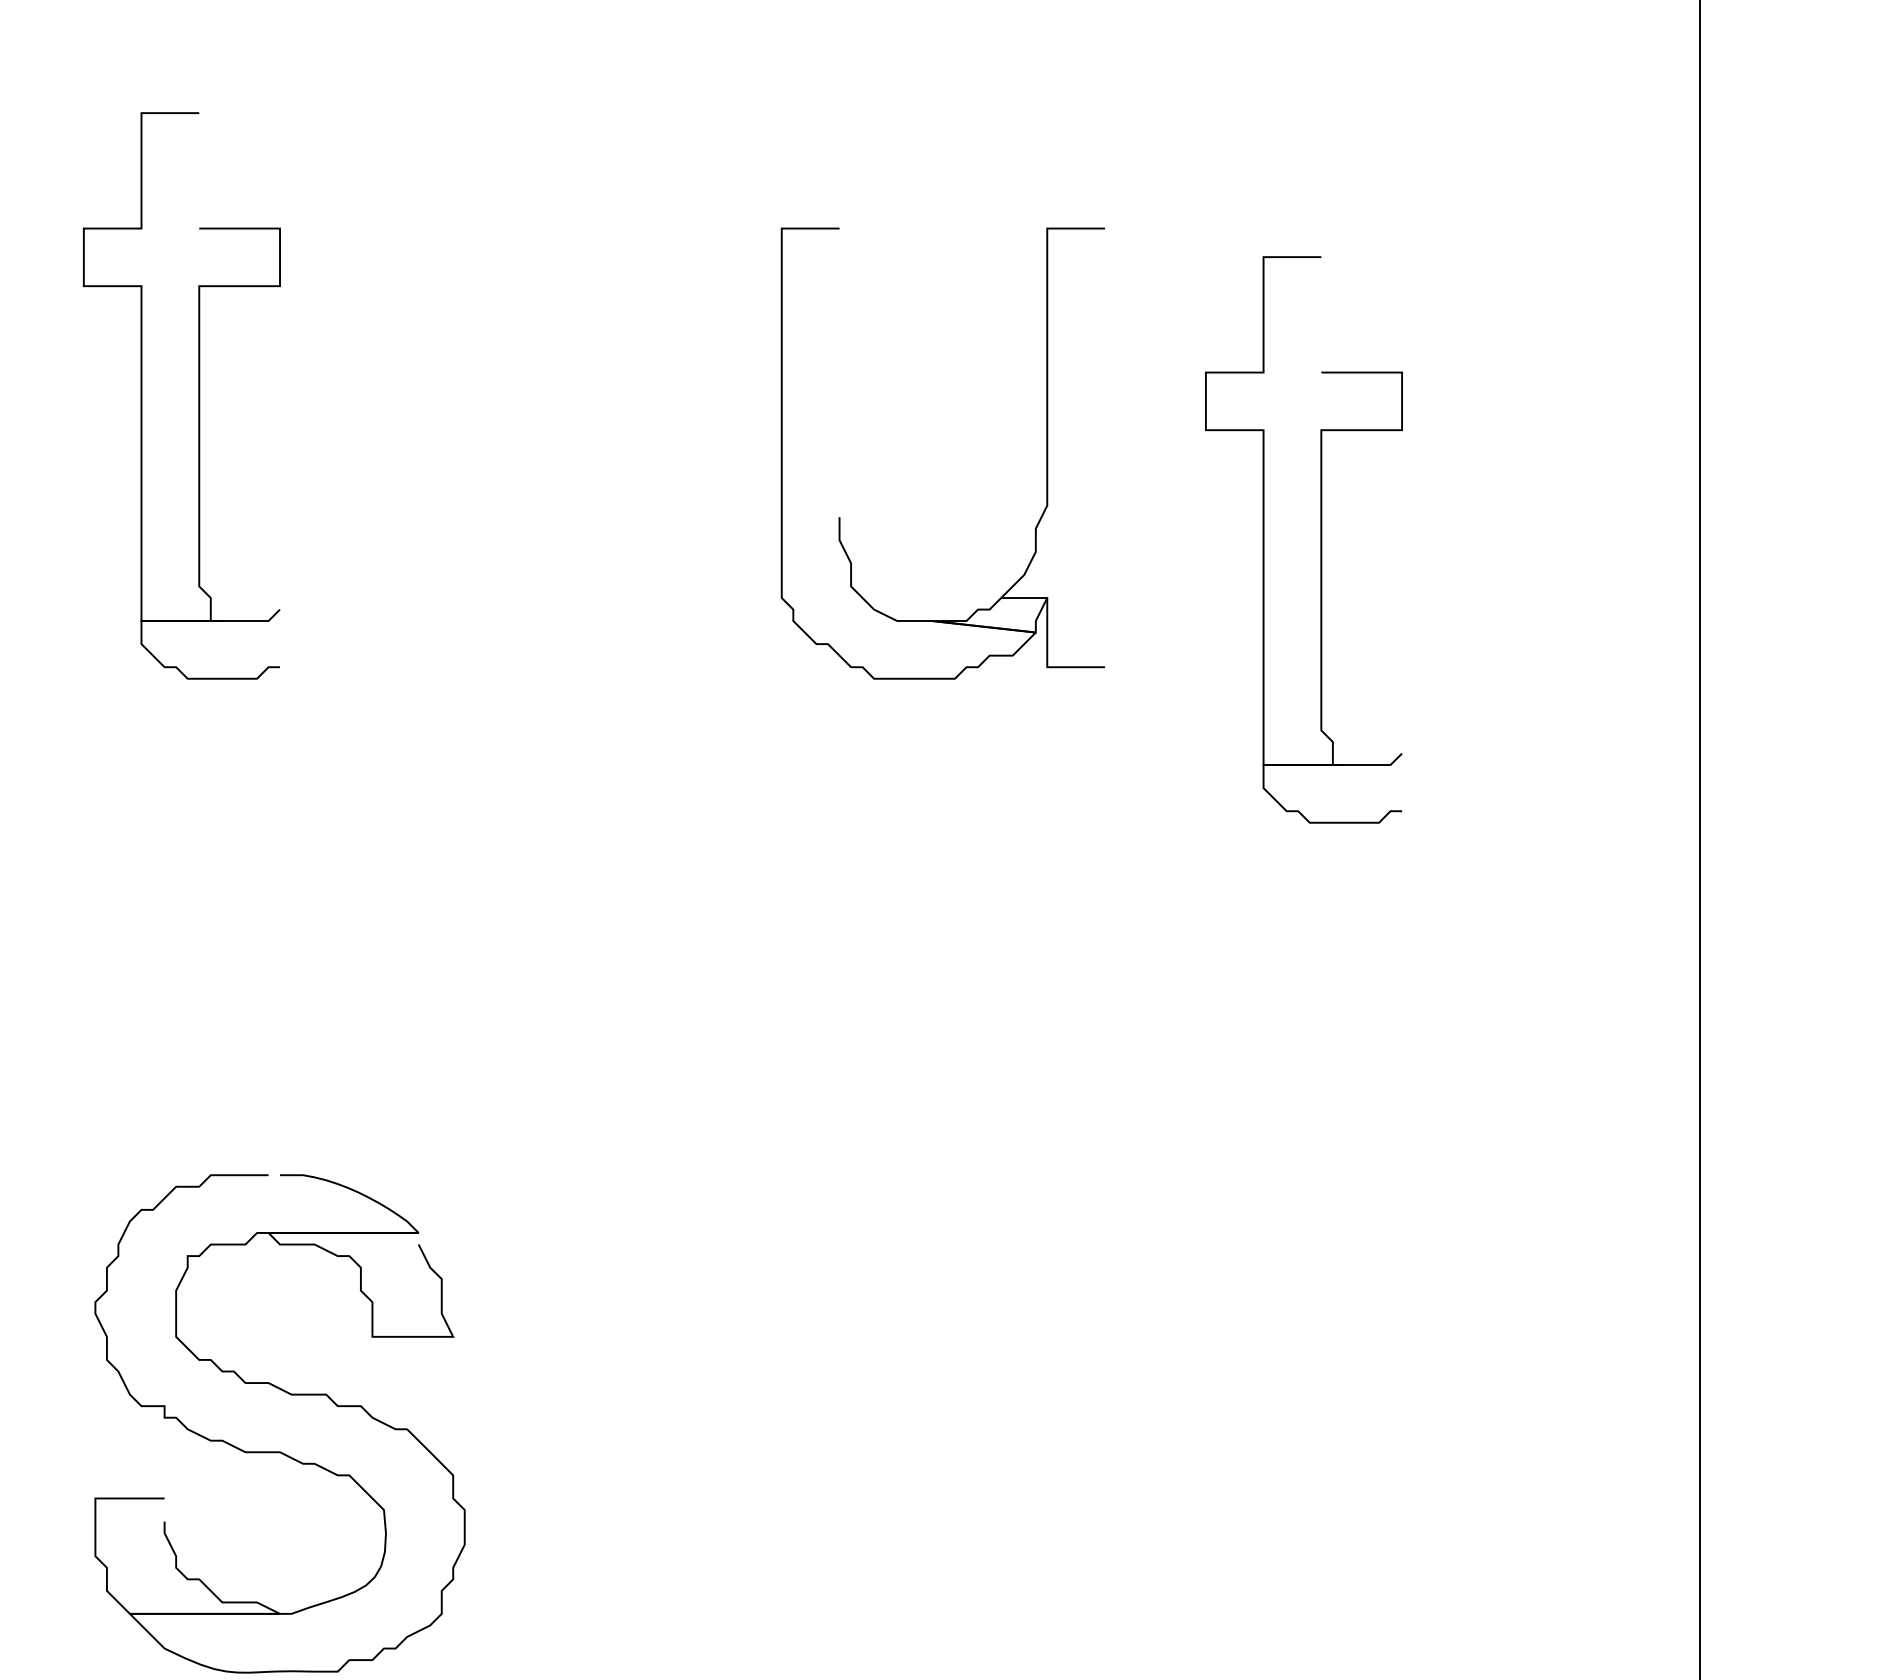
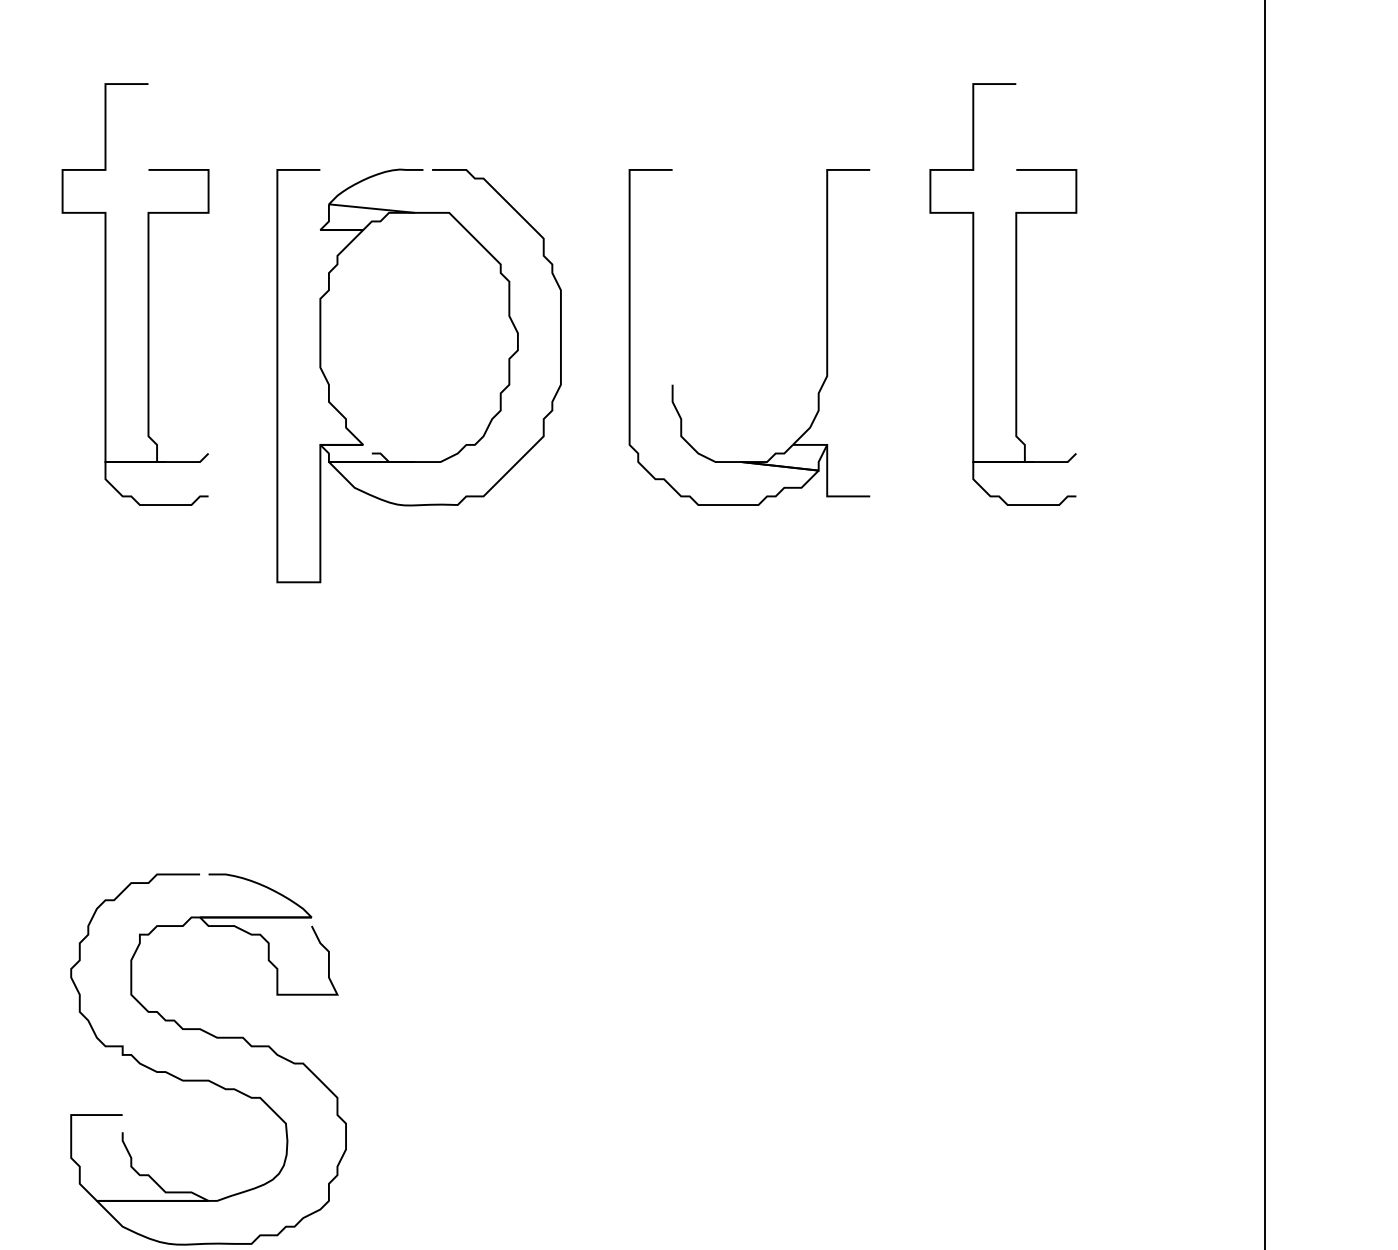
part: (1046, 453) -> (826, 337), moved
part: (562, 505) -> (418, 376), added
part: (1320, 539) -> (1015, 294), moved

